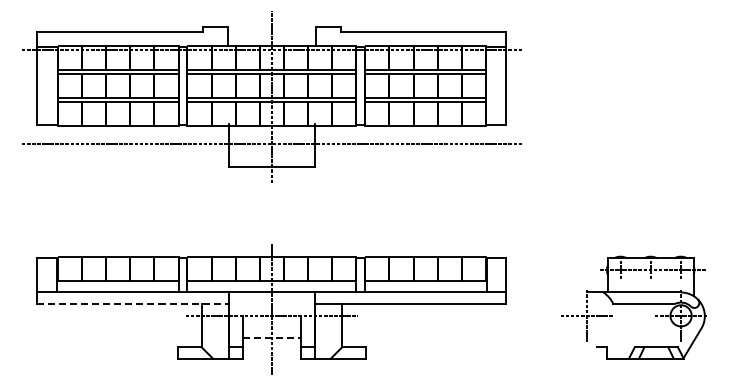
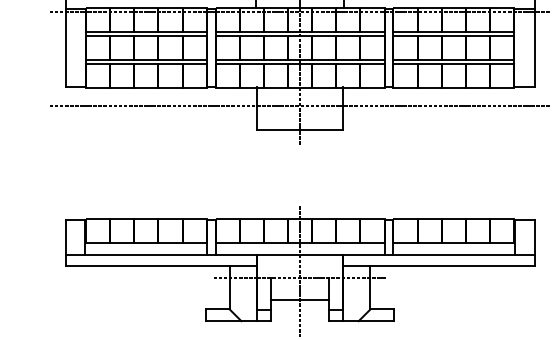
line: (133, 304) -> (161, 266), dashed -> solid
line: (272, 338) -> (300, 300), dashed -> solid

